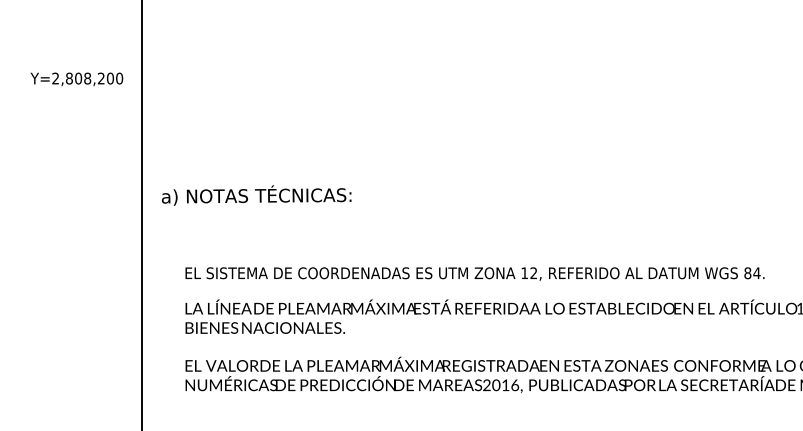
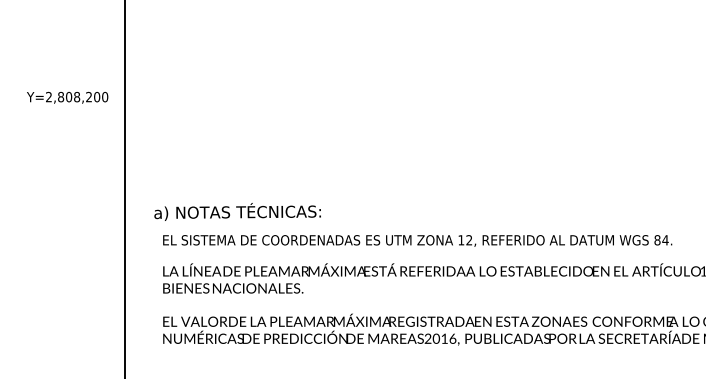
text: (76, 79) -> (67, 97), moved
text: (256, 195) -> (237, 211), moved

